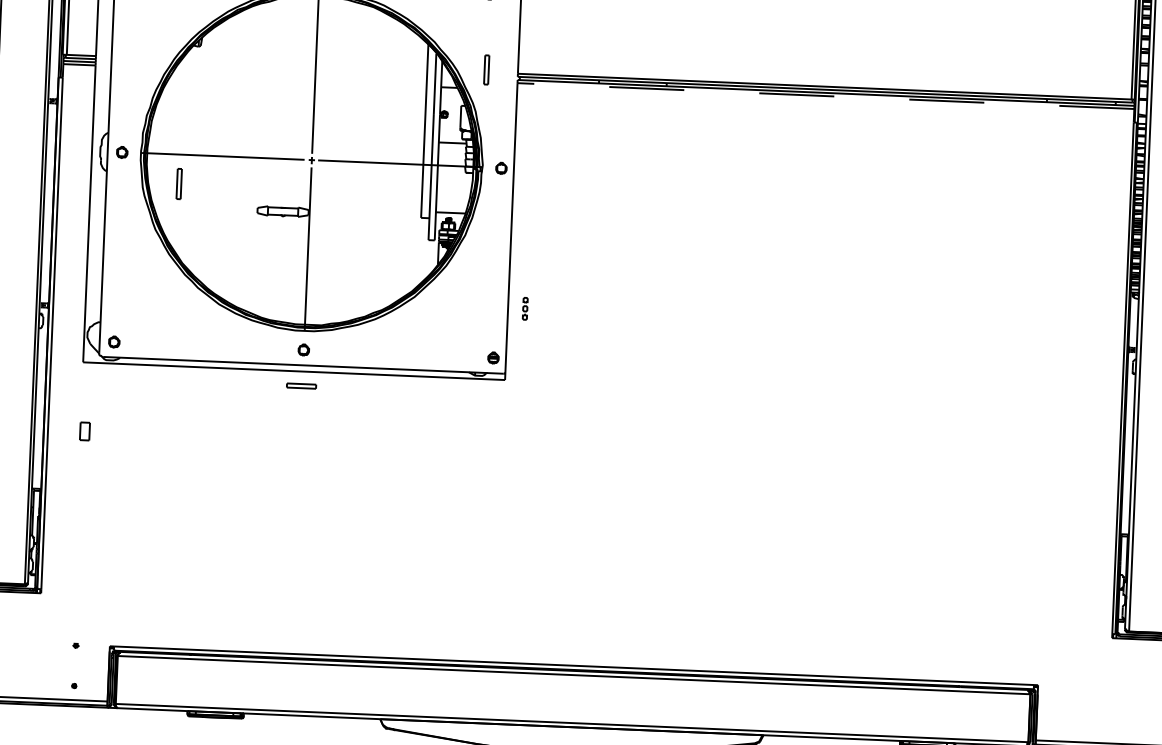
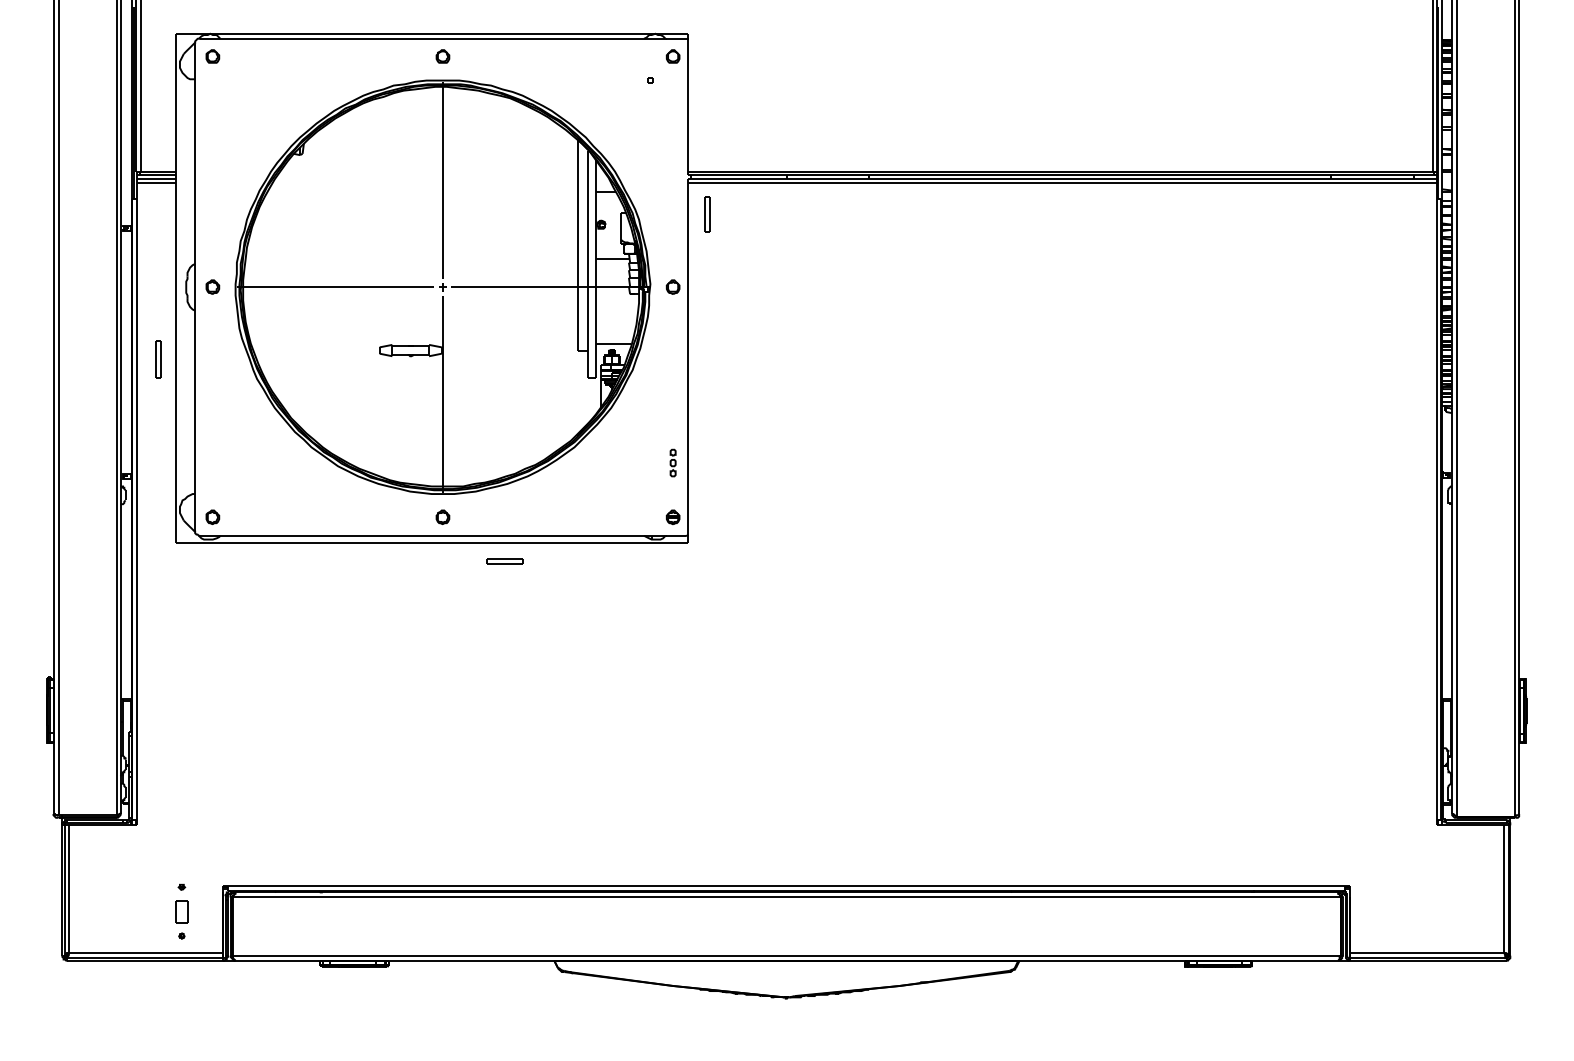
part: (486, 69) -> (707, 214), moved
line: (825, 96) -> (1062, 183), dashed -> solid
part: (179, 184) -> (158, 359), moved
part: (524, 308) -> (672, 462), moved
part: (301, 386) -> (504, 561), moved
part: (84, 431) -> (181, 911), moved

